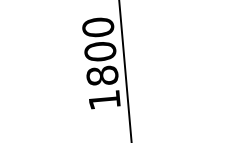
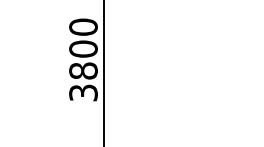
text: (104, 99) -> (83, 92), 1800 -> 3800

